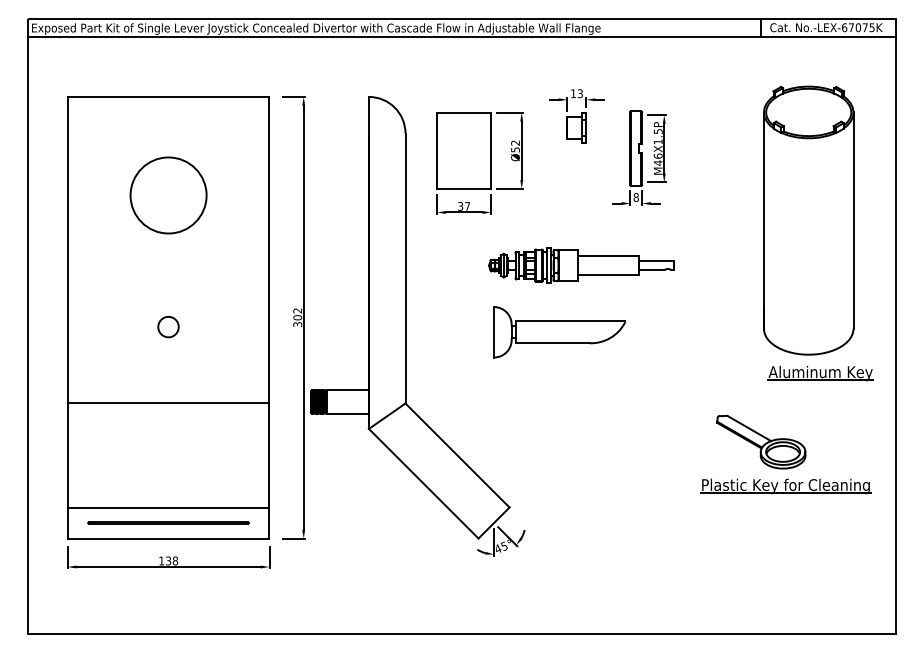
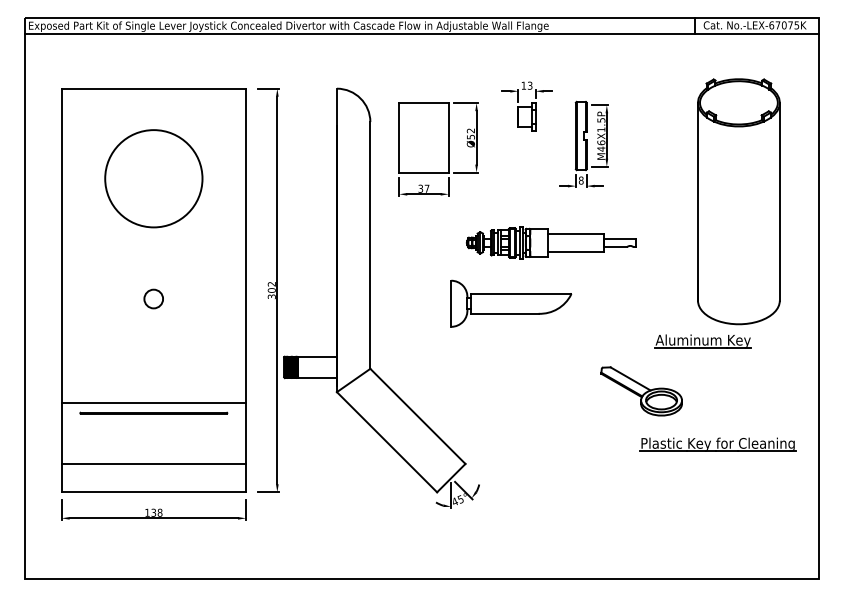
circle: (168, 195) -> (153, 178), size x1.4
part: (581, 265) -> (551, 242), moved
part: (820, 373) -> (703, 341), moved
line: (168, 403) -> (153, 402), moved
part: (761, 441) -> (641, 390), moved
line: (168, 522) -> (153, 412), moved

